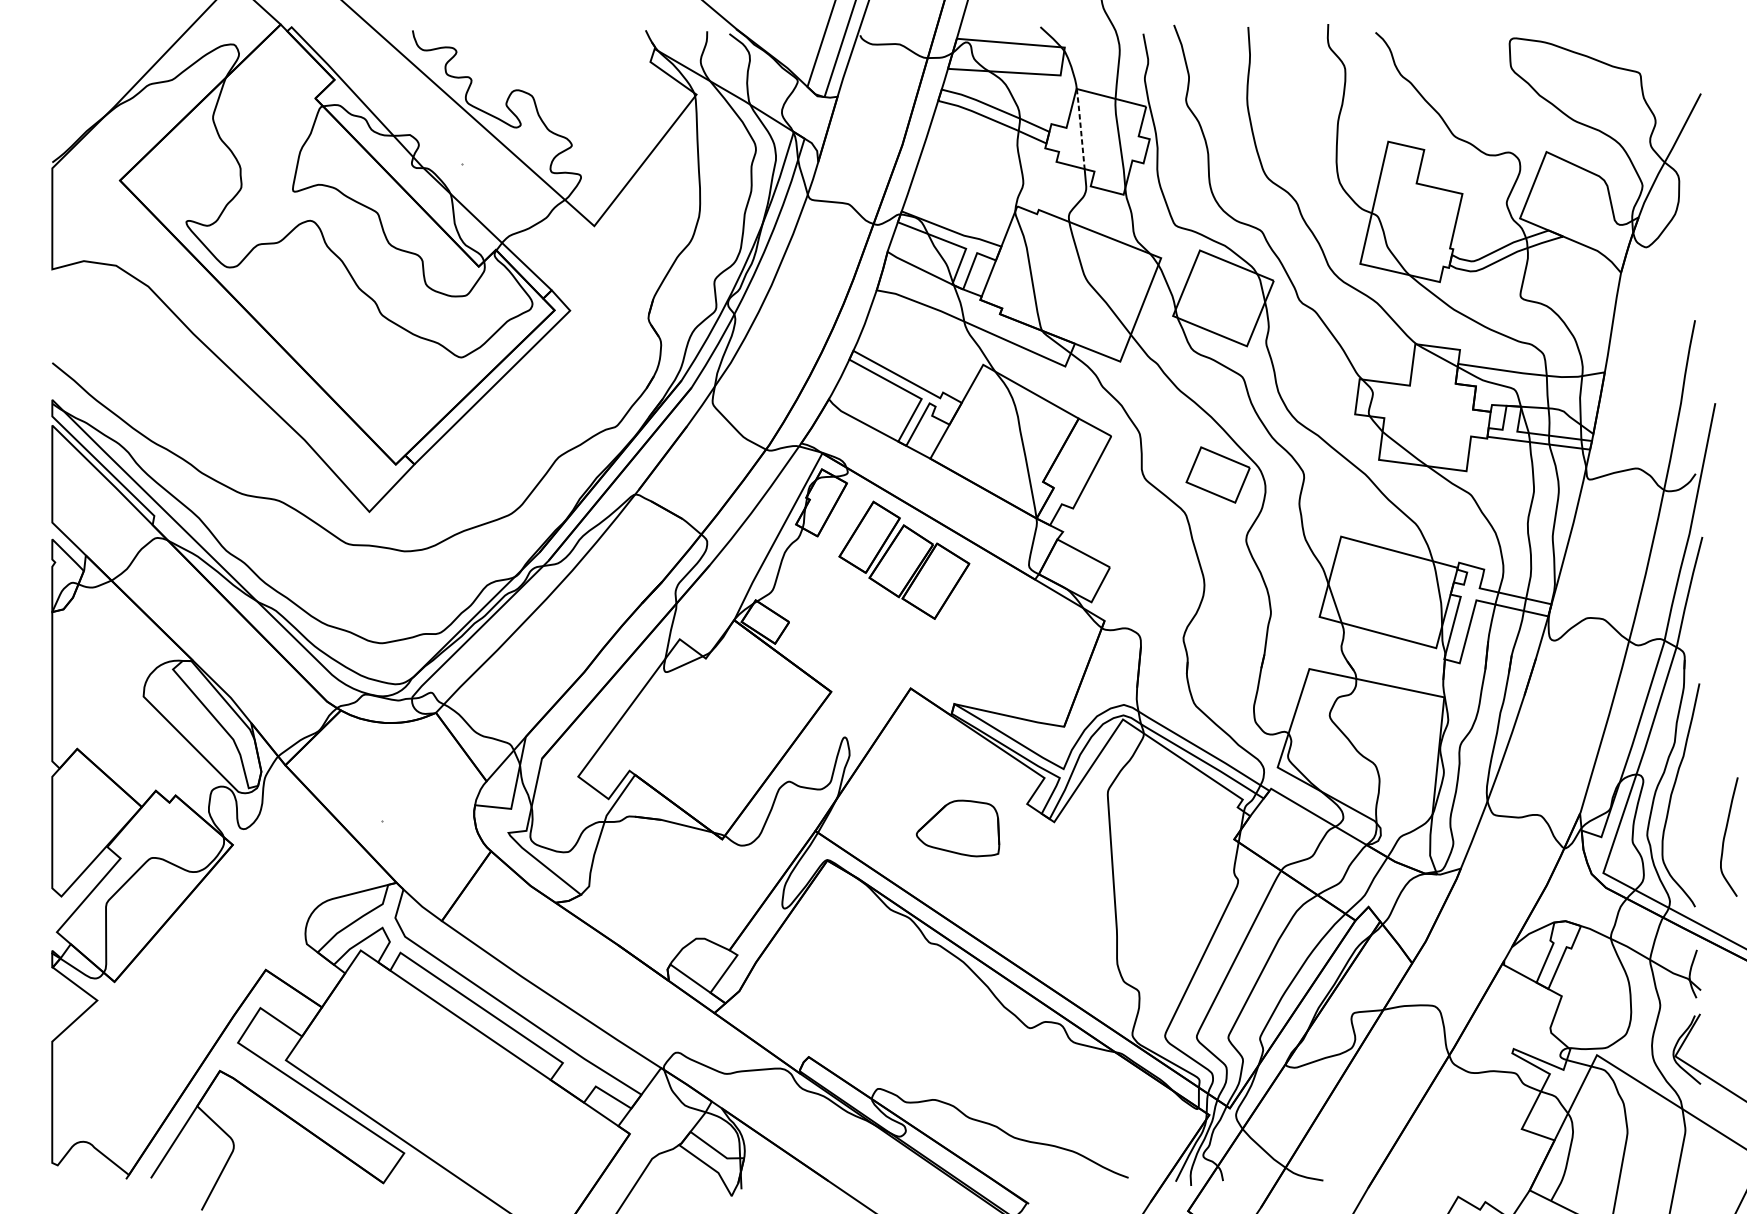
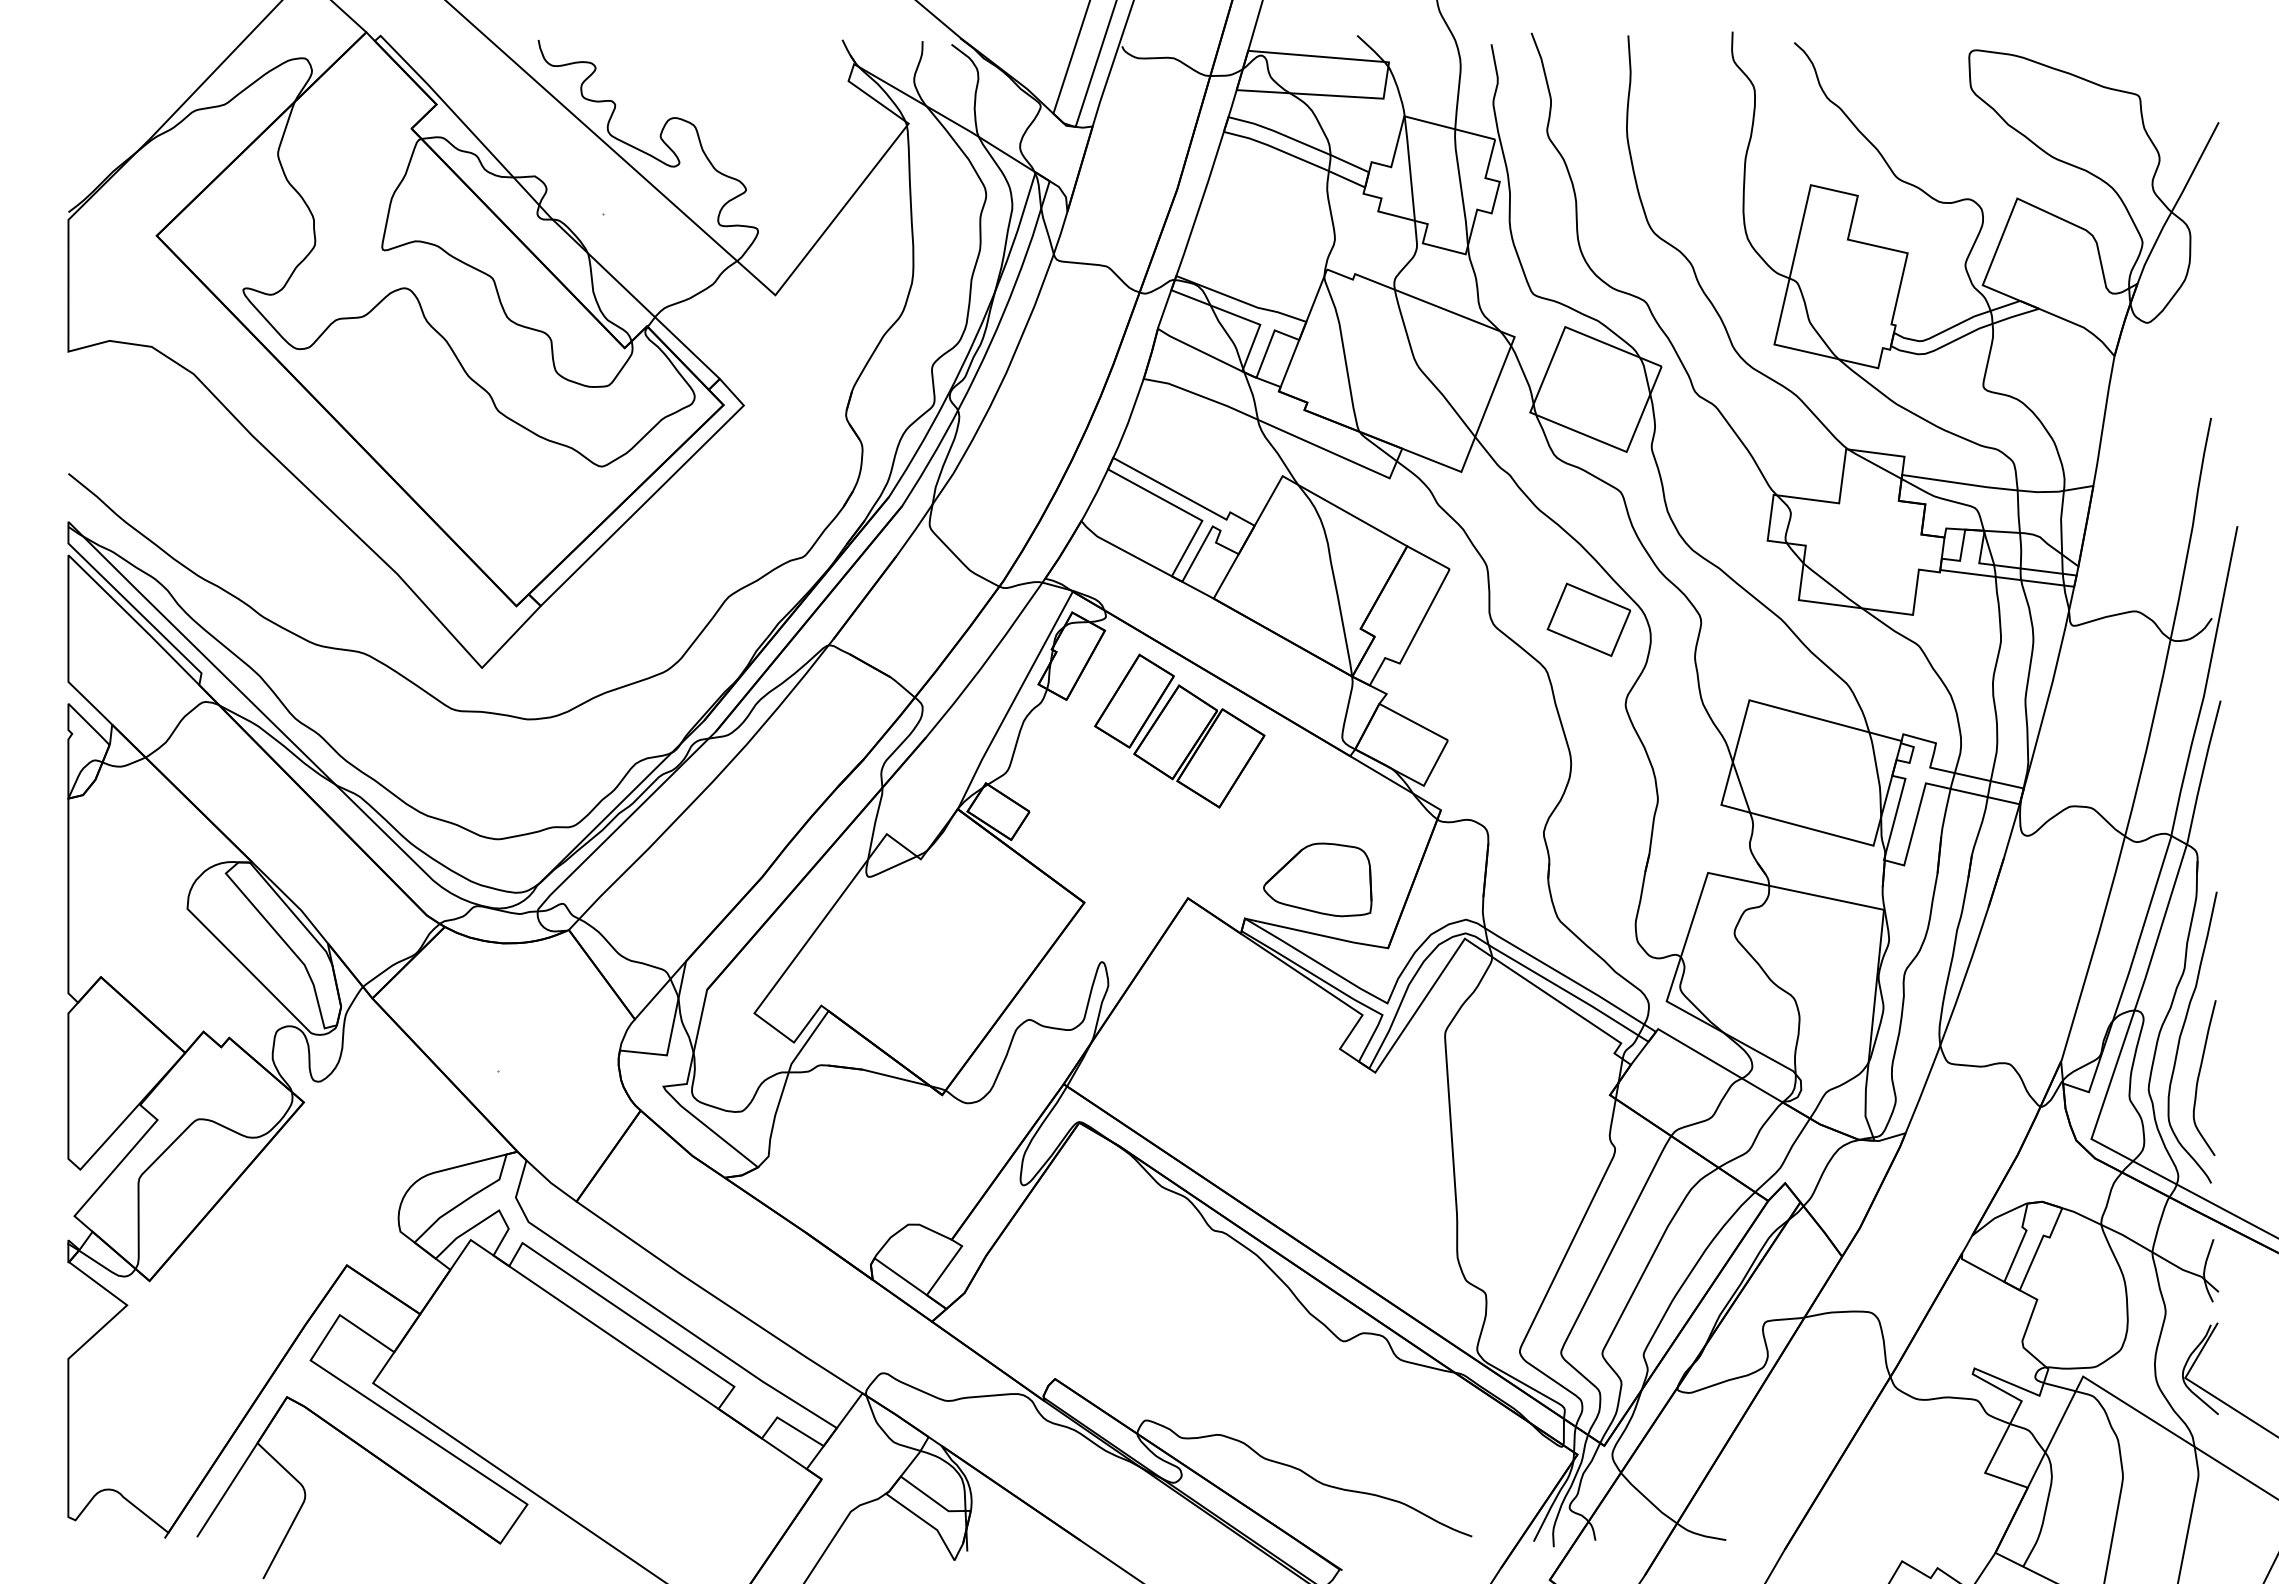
line: (1080, 128) -> (1409, 168), dashed -> solid
part: (957, 828) -> (1317, 879), moved
curve: (1725, 836) -> (2199, 1077), moved

